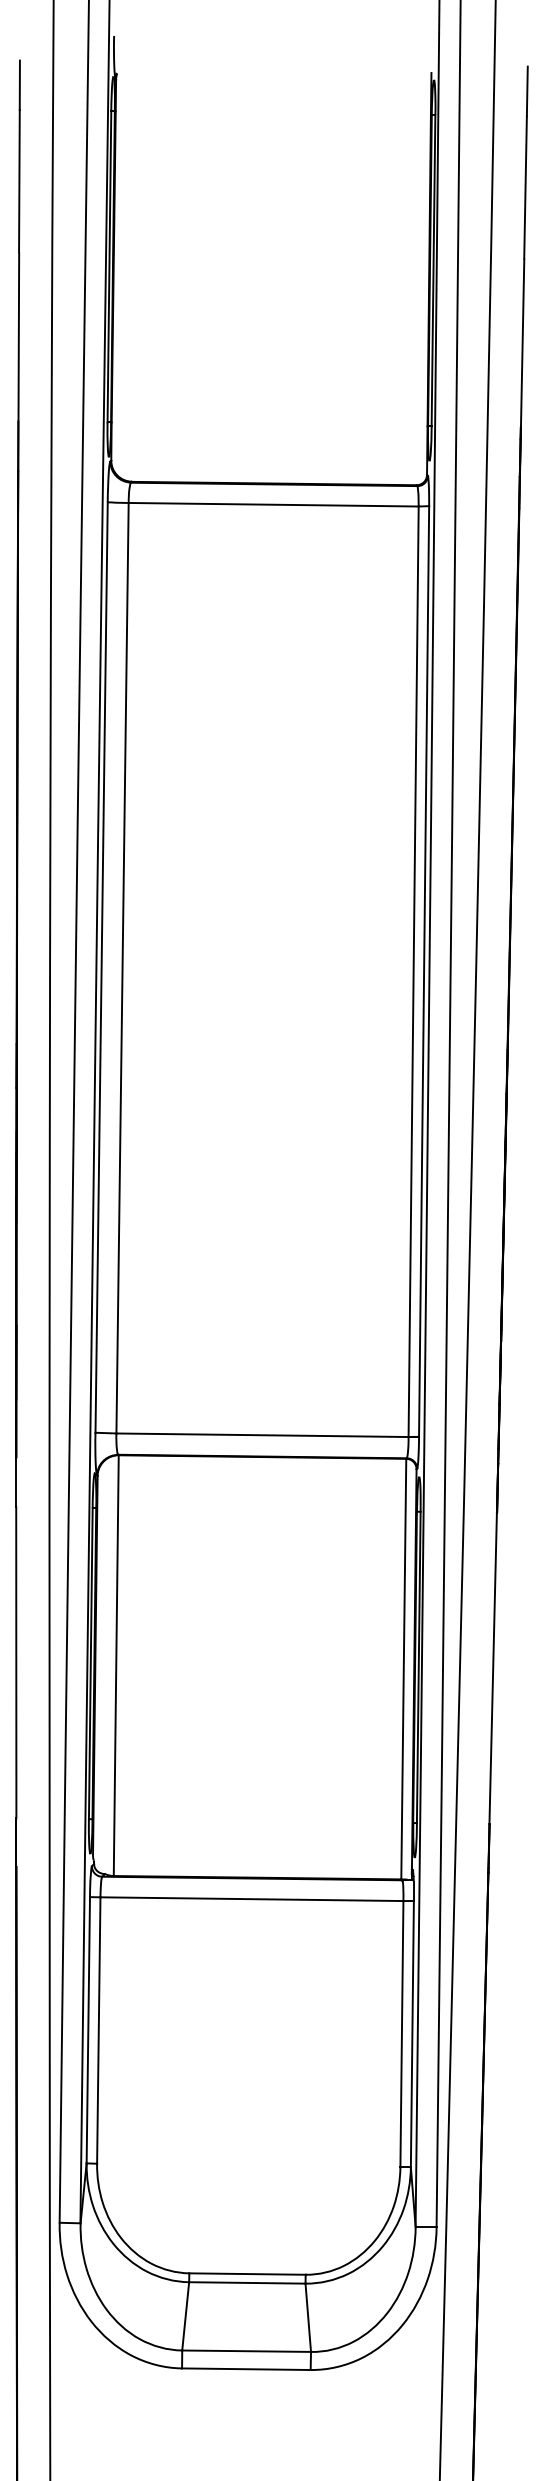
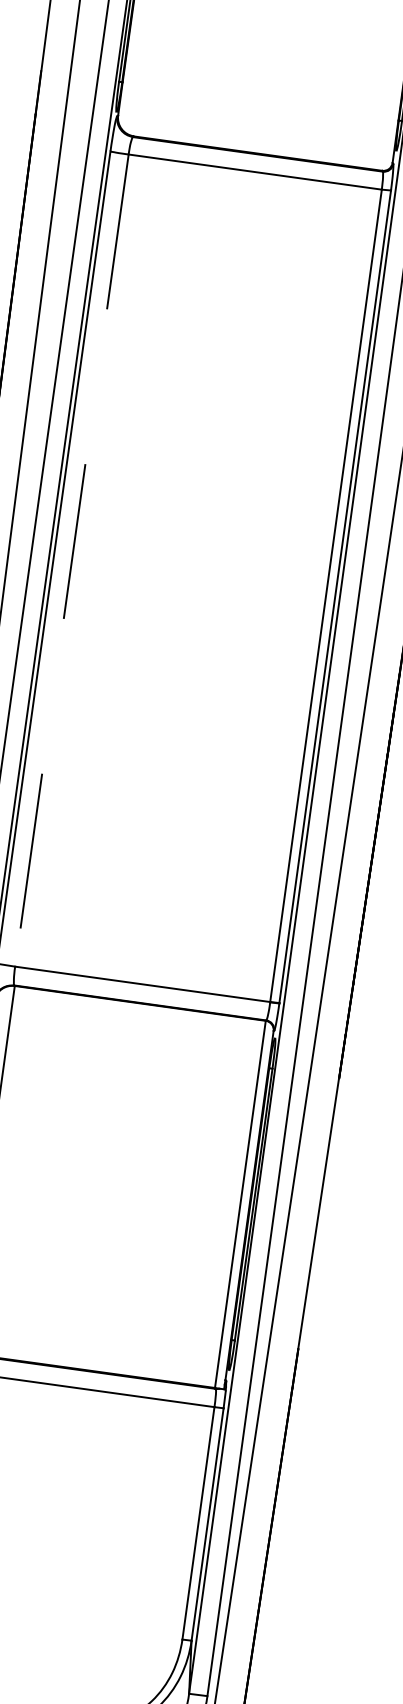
line: (122, 968) -> (71, 560), solid -> dashed

